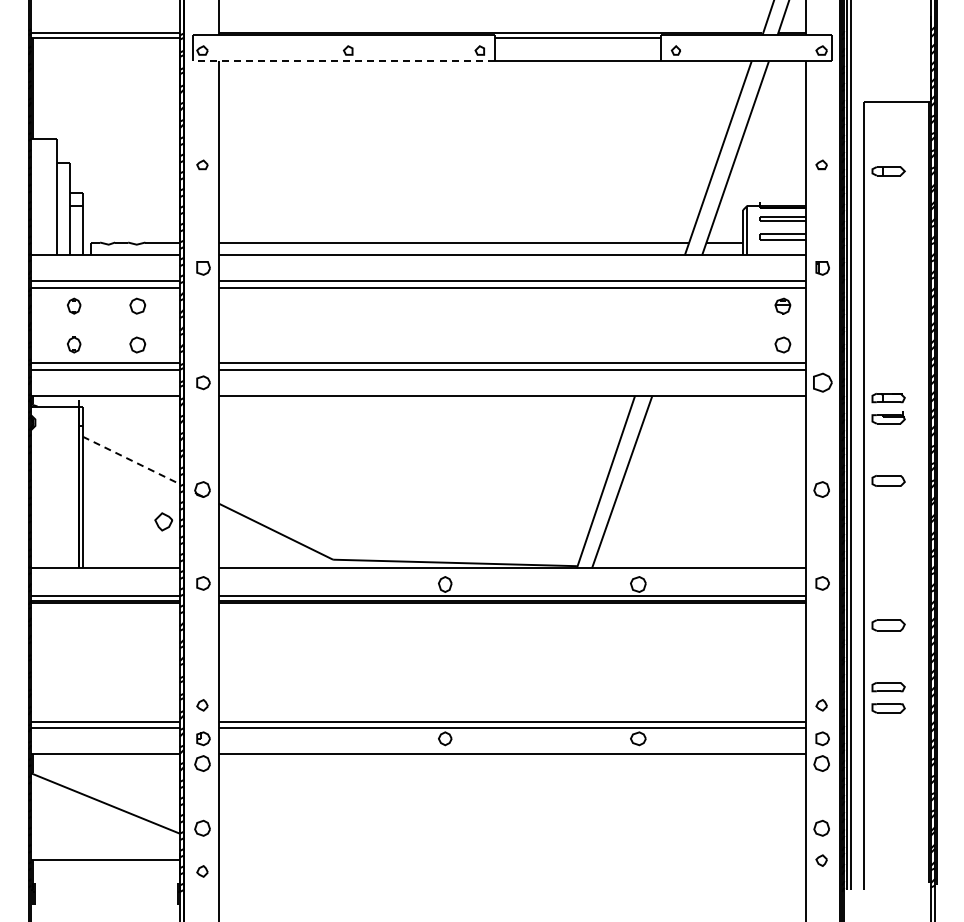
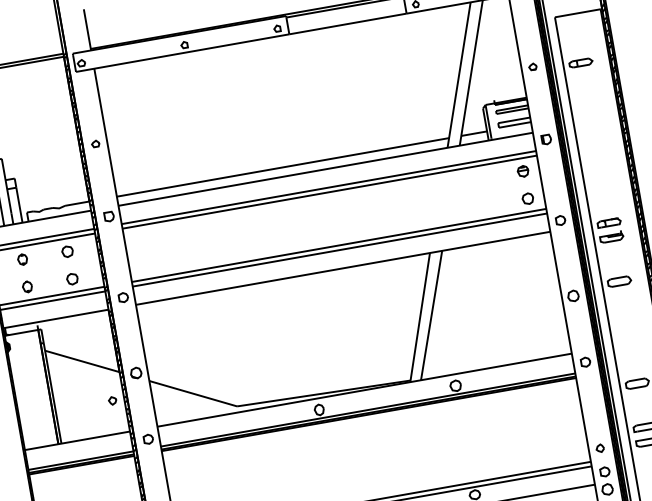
line: (343, 61) -> (182, 53), dashed -> solid
part: (822, 382) -> (560, 220), size x0.71
line: (131, 460) -> (82, 361), dashed -> solid
part: (163, 521) -> (112, 400), size x0.62

